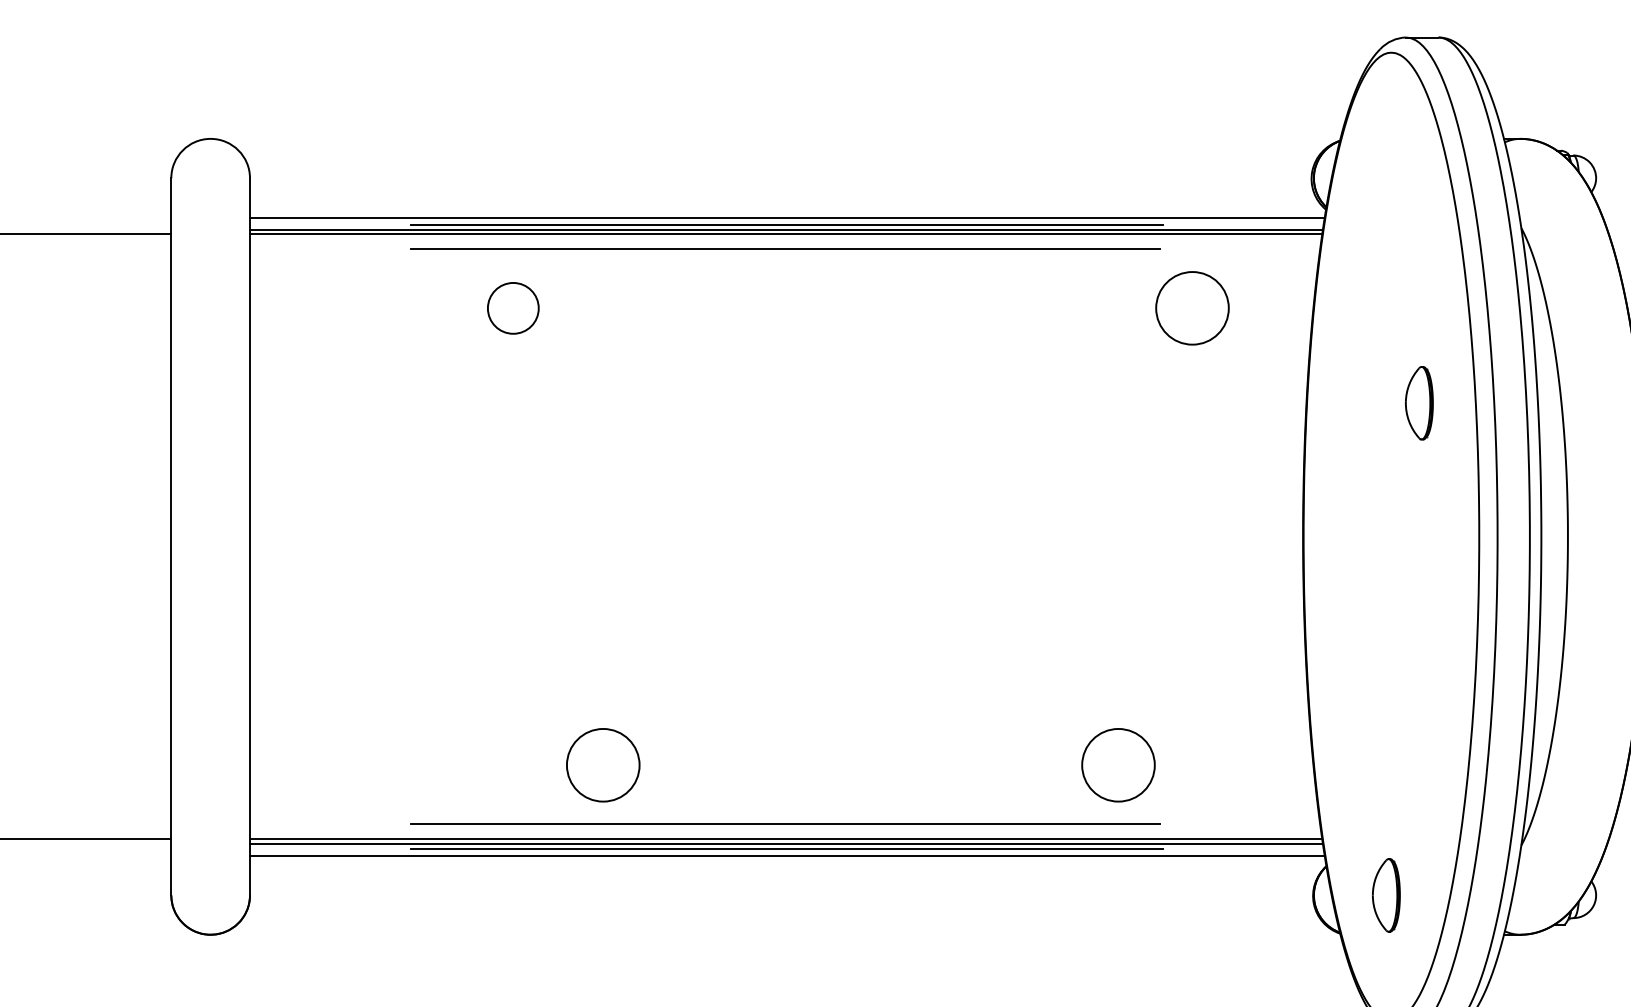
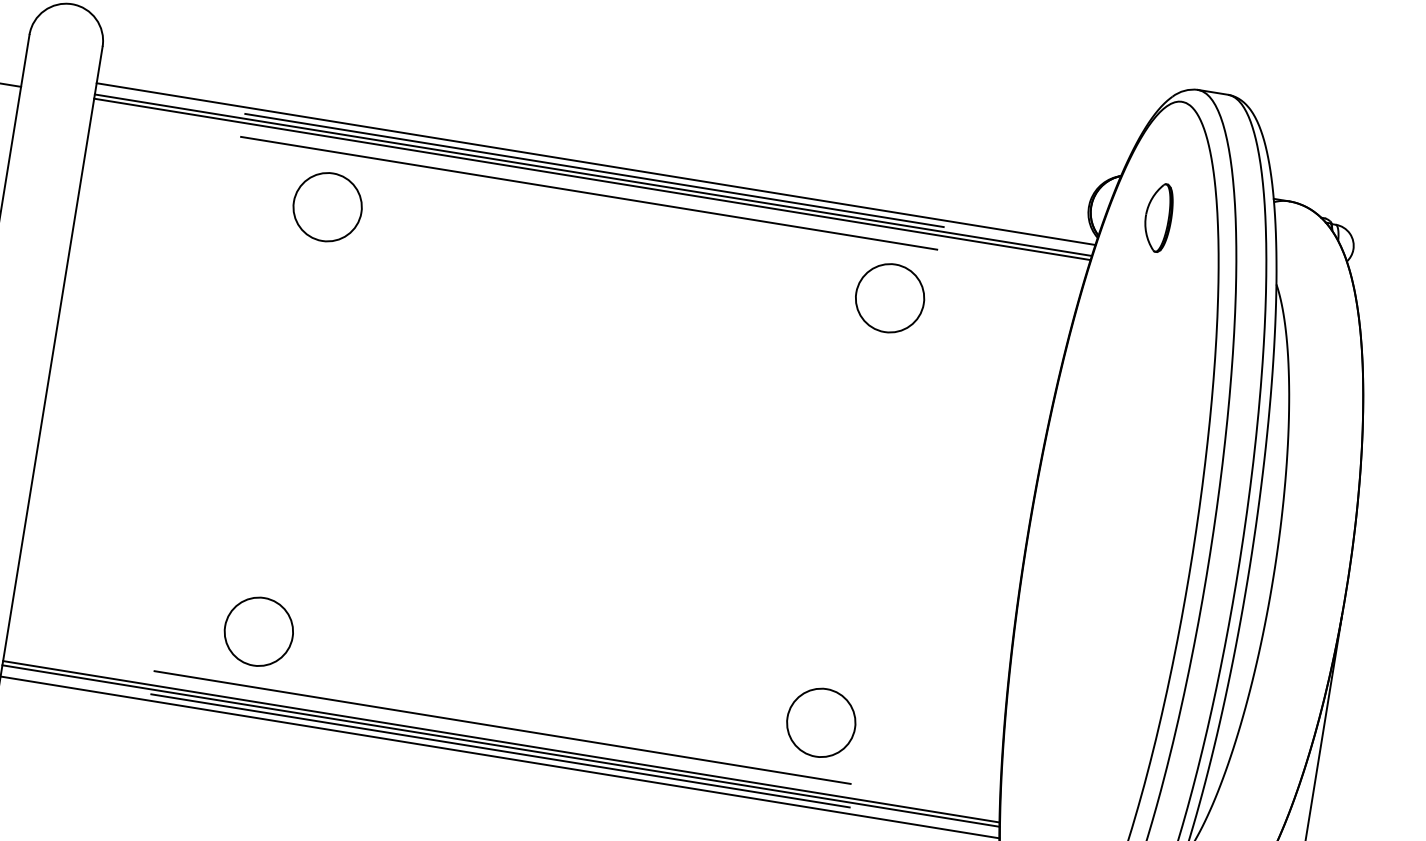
circle: (513, 308) -> (327, 207), size x1.43
circle: (1192, 308) -> (890, 298), moved
part: (1419, 403) -> (1158, 217), moved
circle: (603, 765) -> (259, 632), moved

